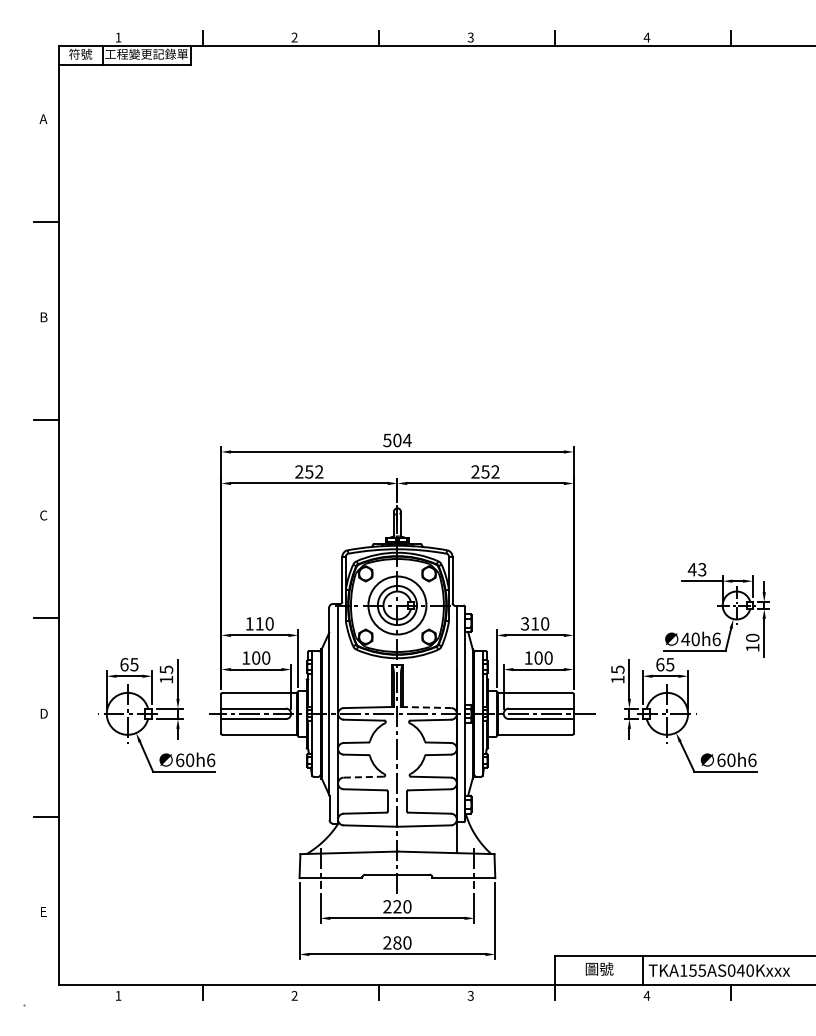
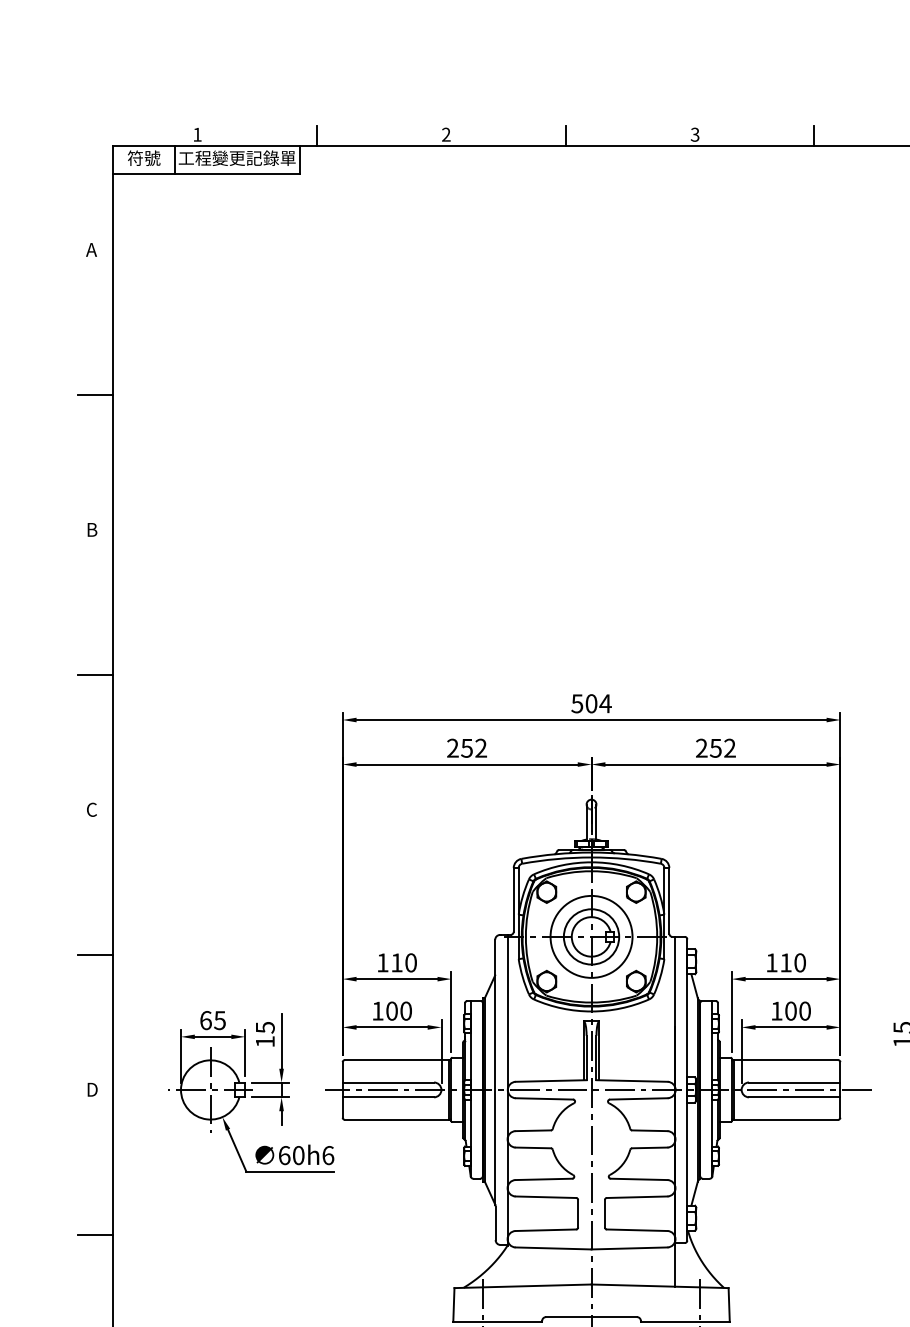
text: (525, 623) -> (772, 962), 310 -> 110
line: (426, 707) -> (632, 1080), dashed -> solid
line: (363, 777) -> (543, 1179), dashed -> solid

